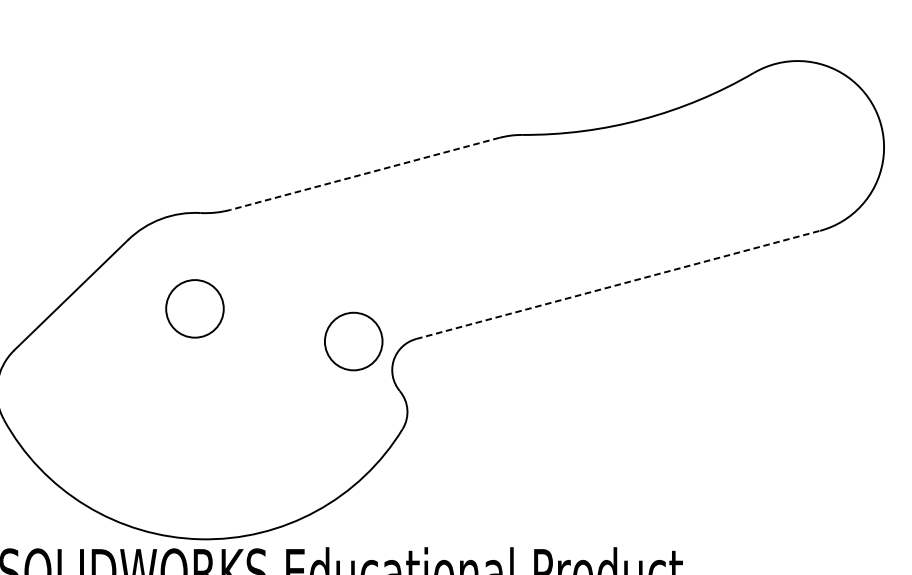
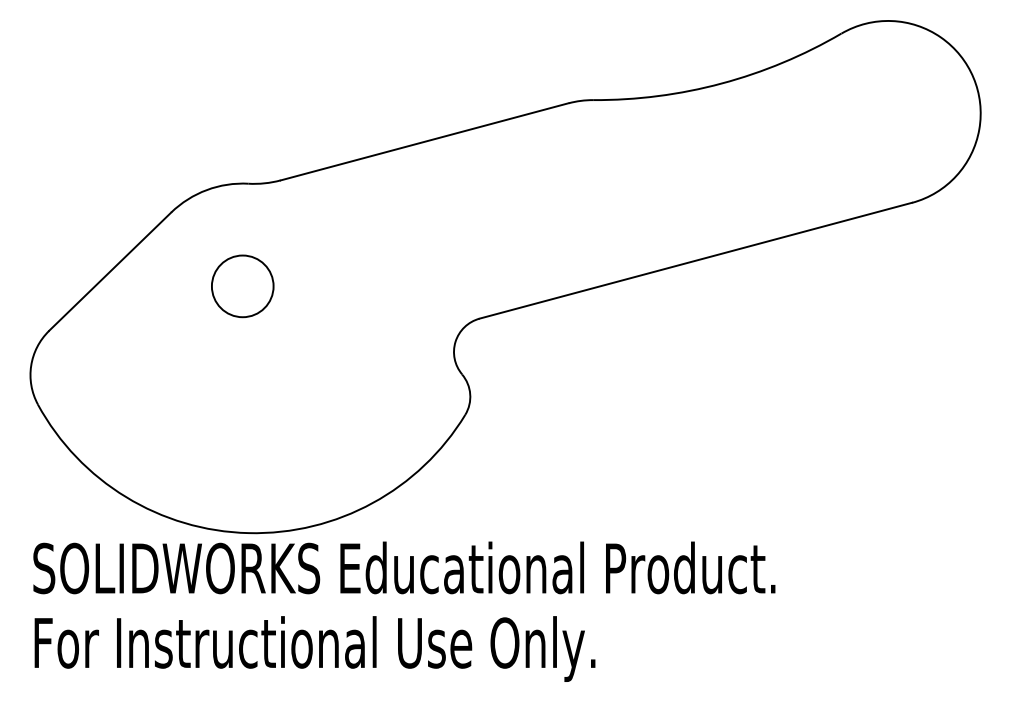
line: (364, 173) -> (424, 141), dashed -> solid
line: (617, 284) -> (695, 260), dashed -> solid
circle: (353, 341) -> (412, 321), removed

